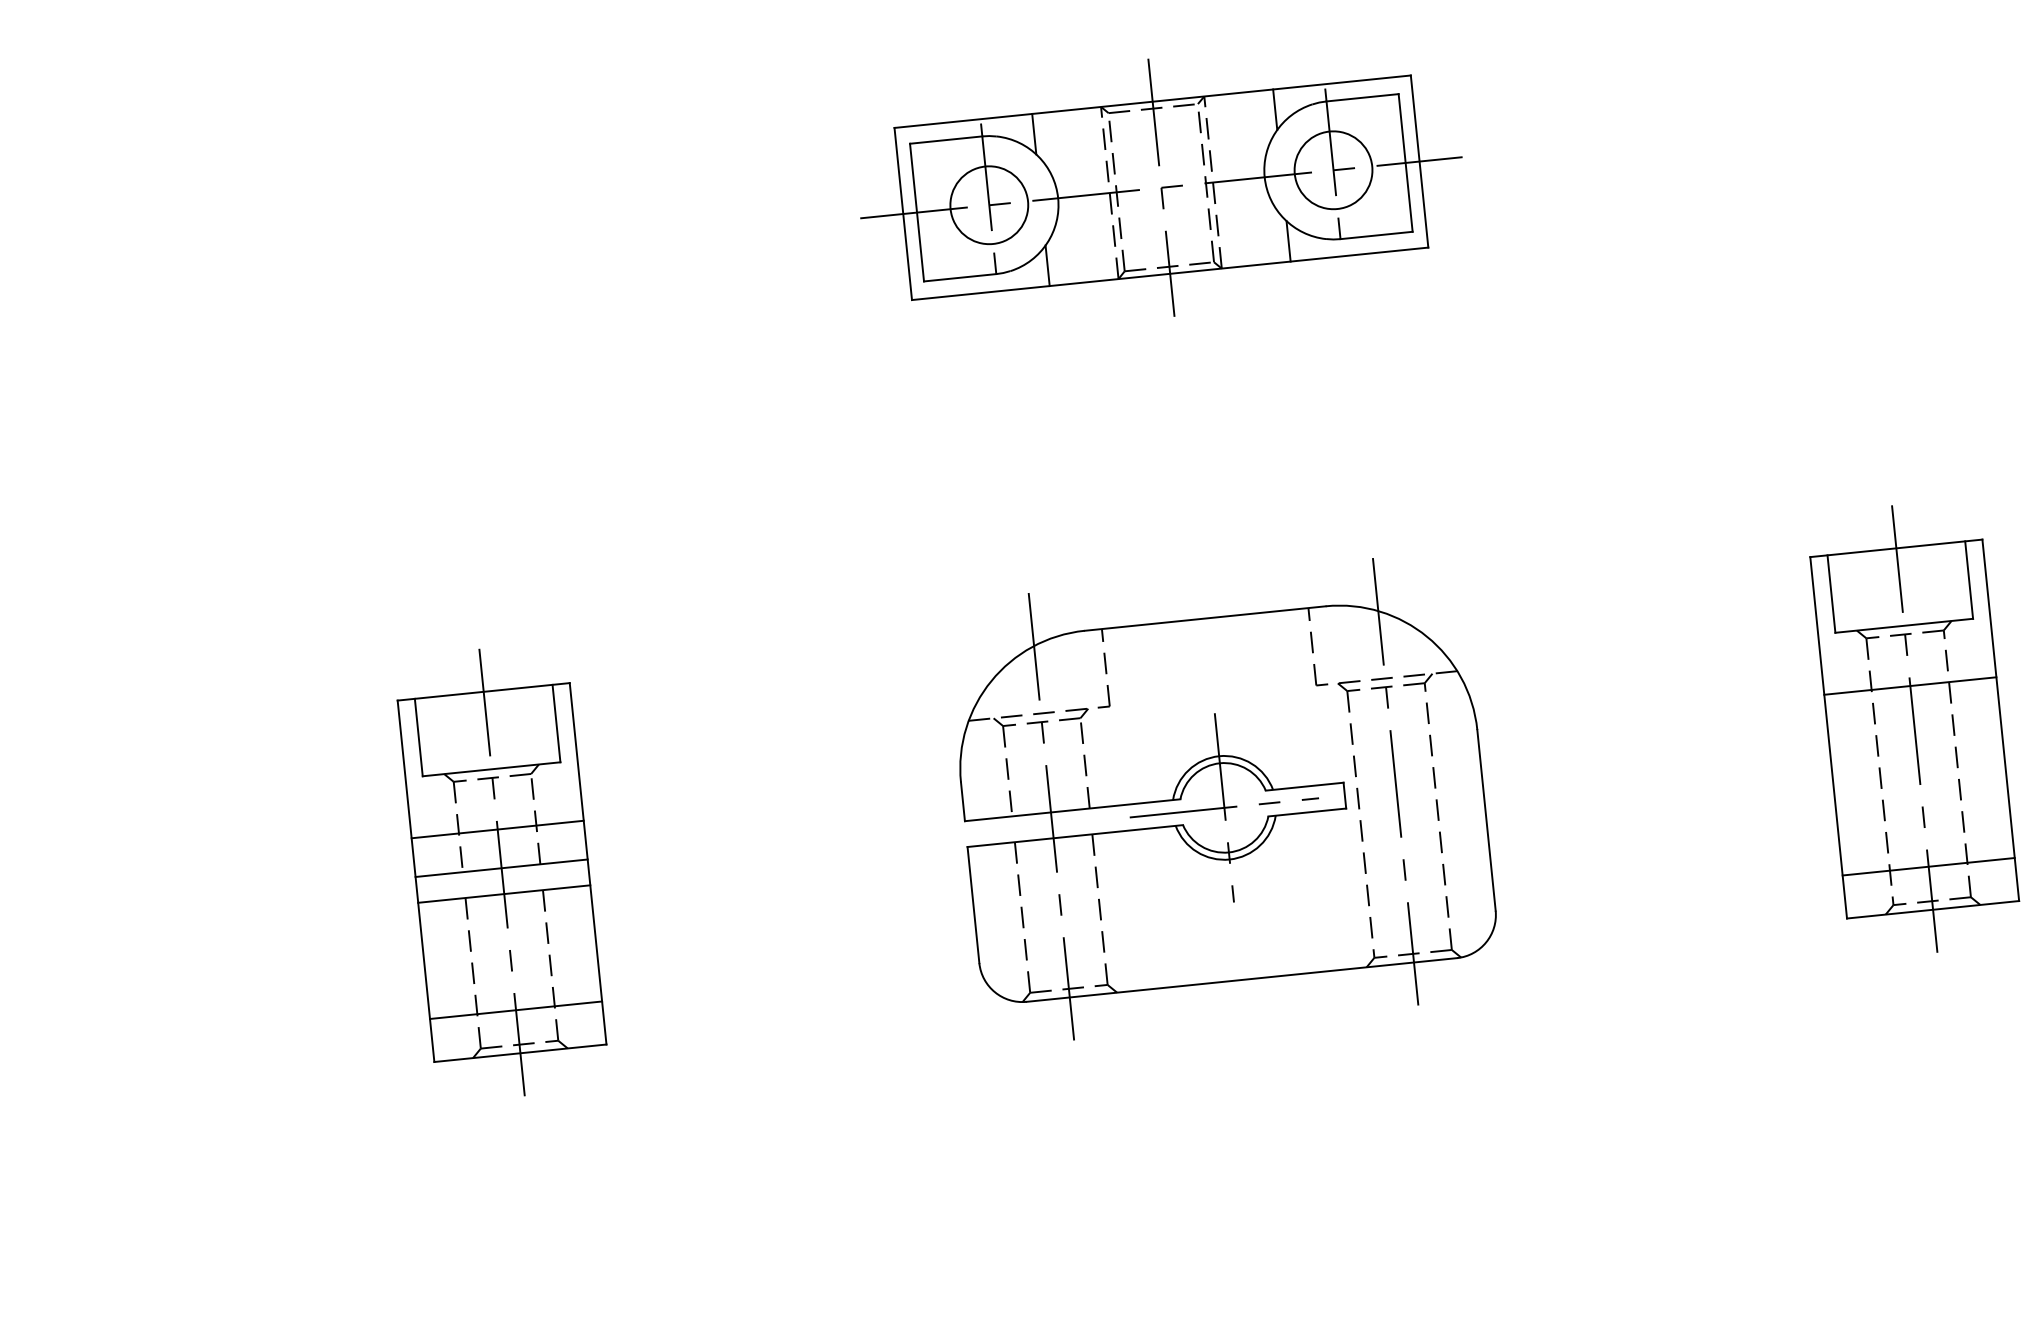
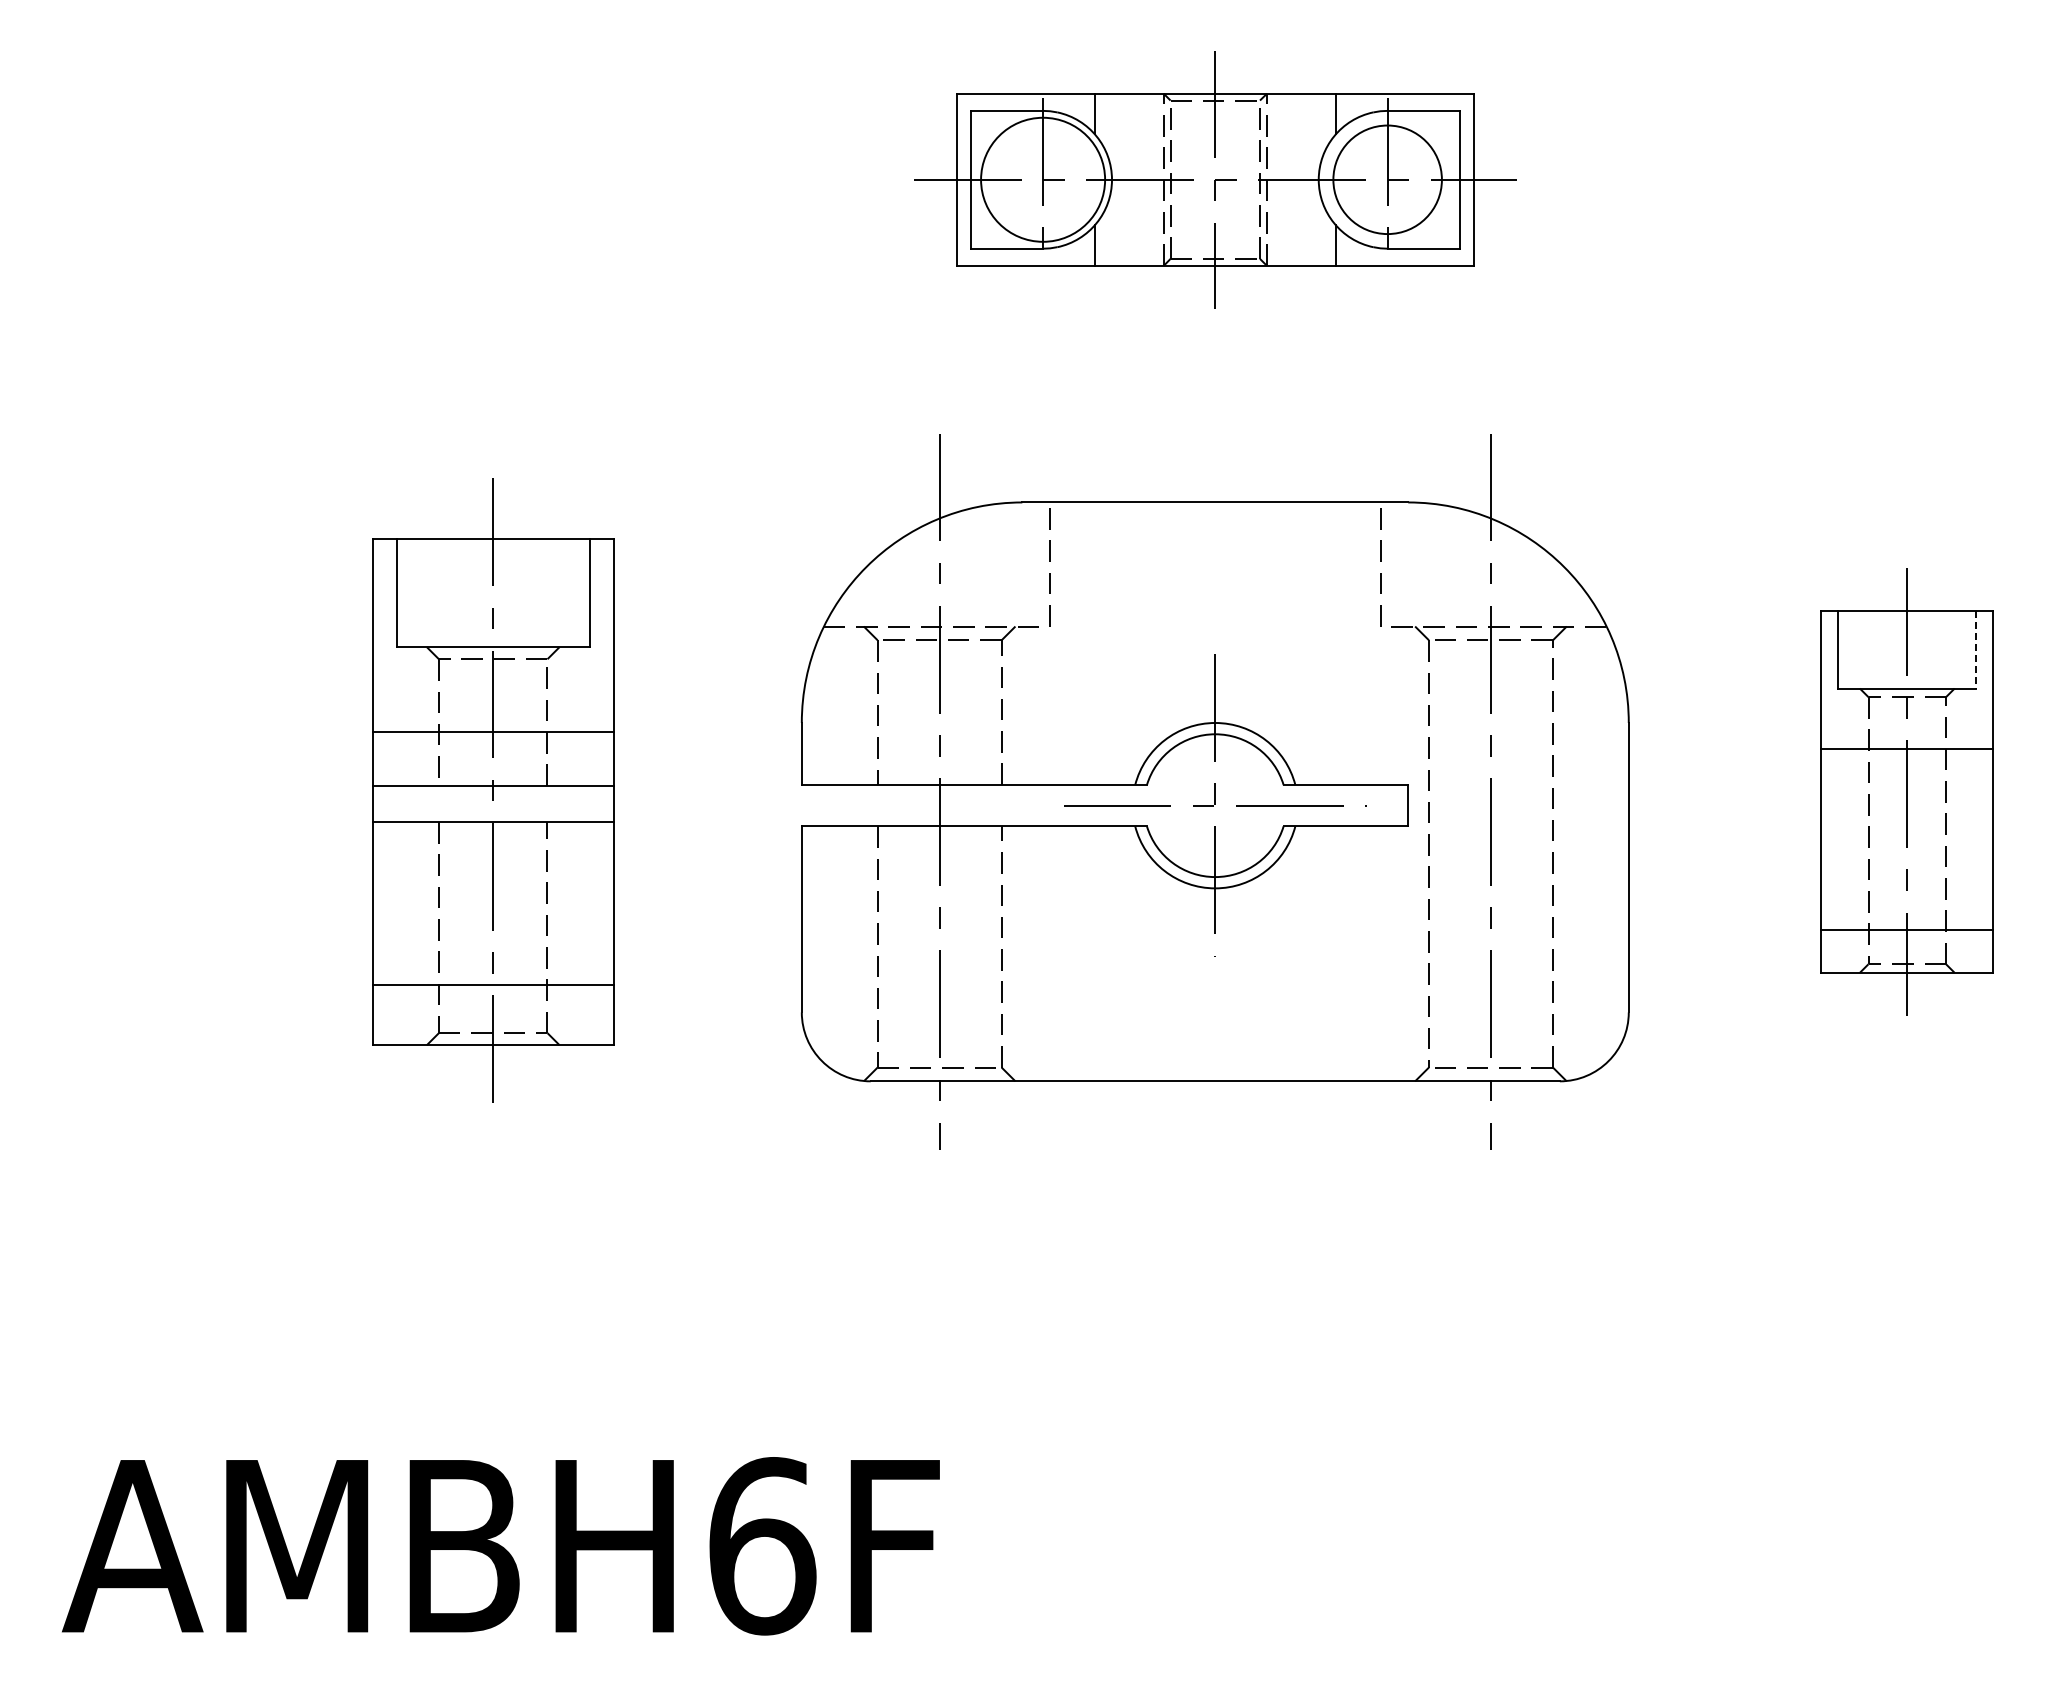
circle: (1333, 170) -> (1387, 179), size x1.4
circle: (988, 205) -> (1042, 179), size x1.6
line: (1969, 579) -> (1976, 649), solid -> dashed
part: (1223, 798) -> (1215, 791), size x1.6
part: (501, 872) -> (492, 791), size x1.4

